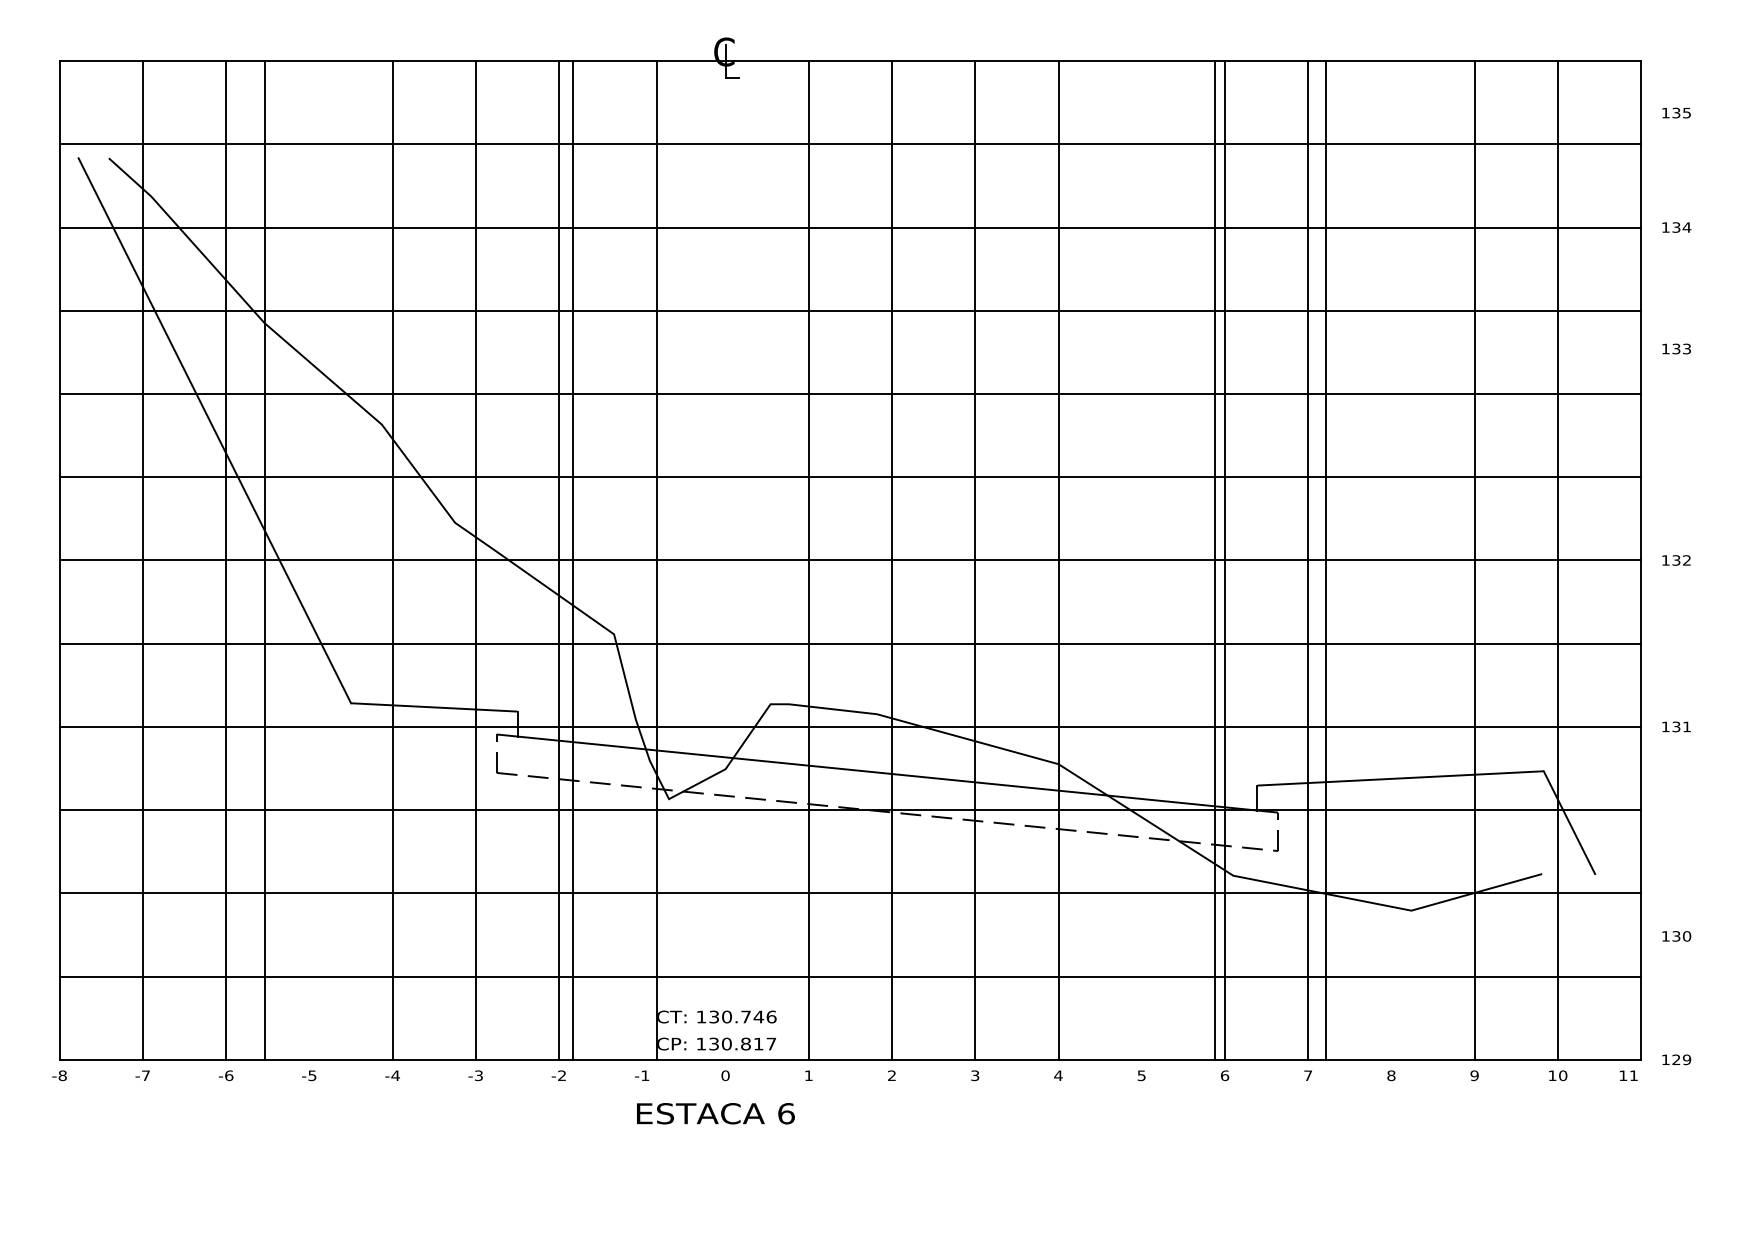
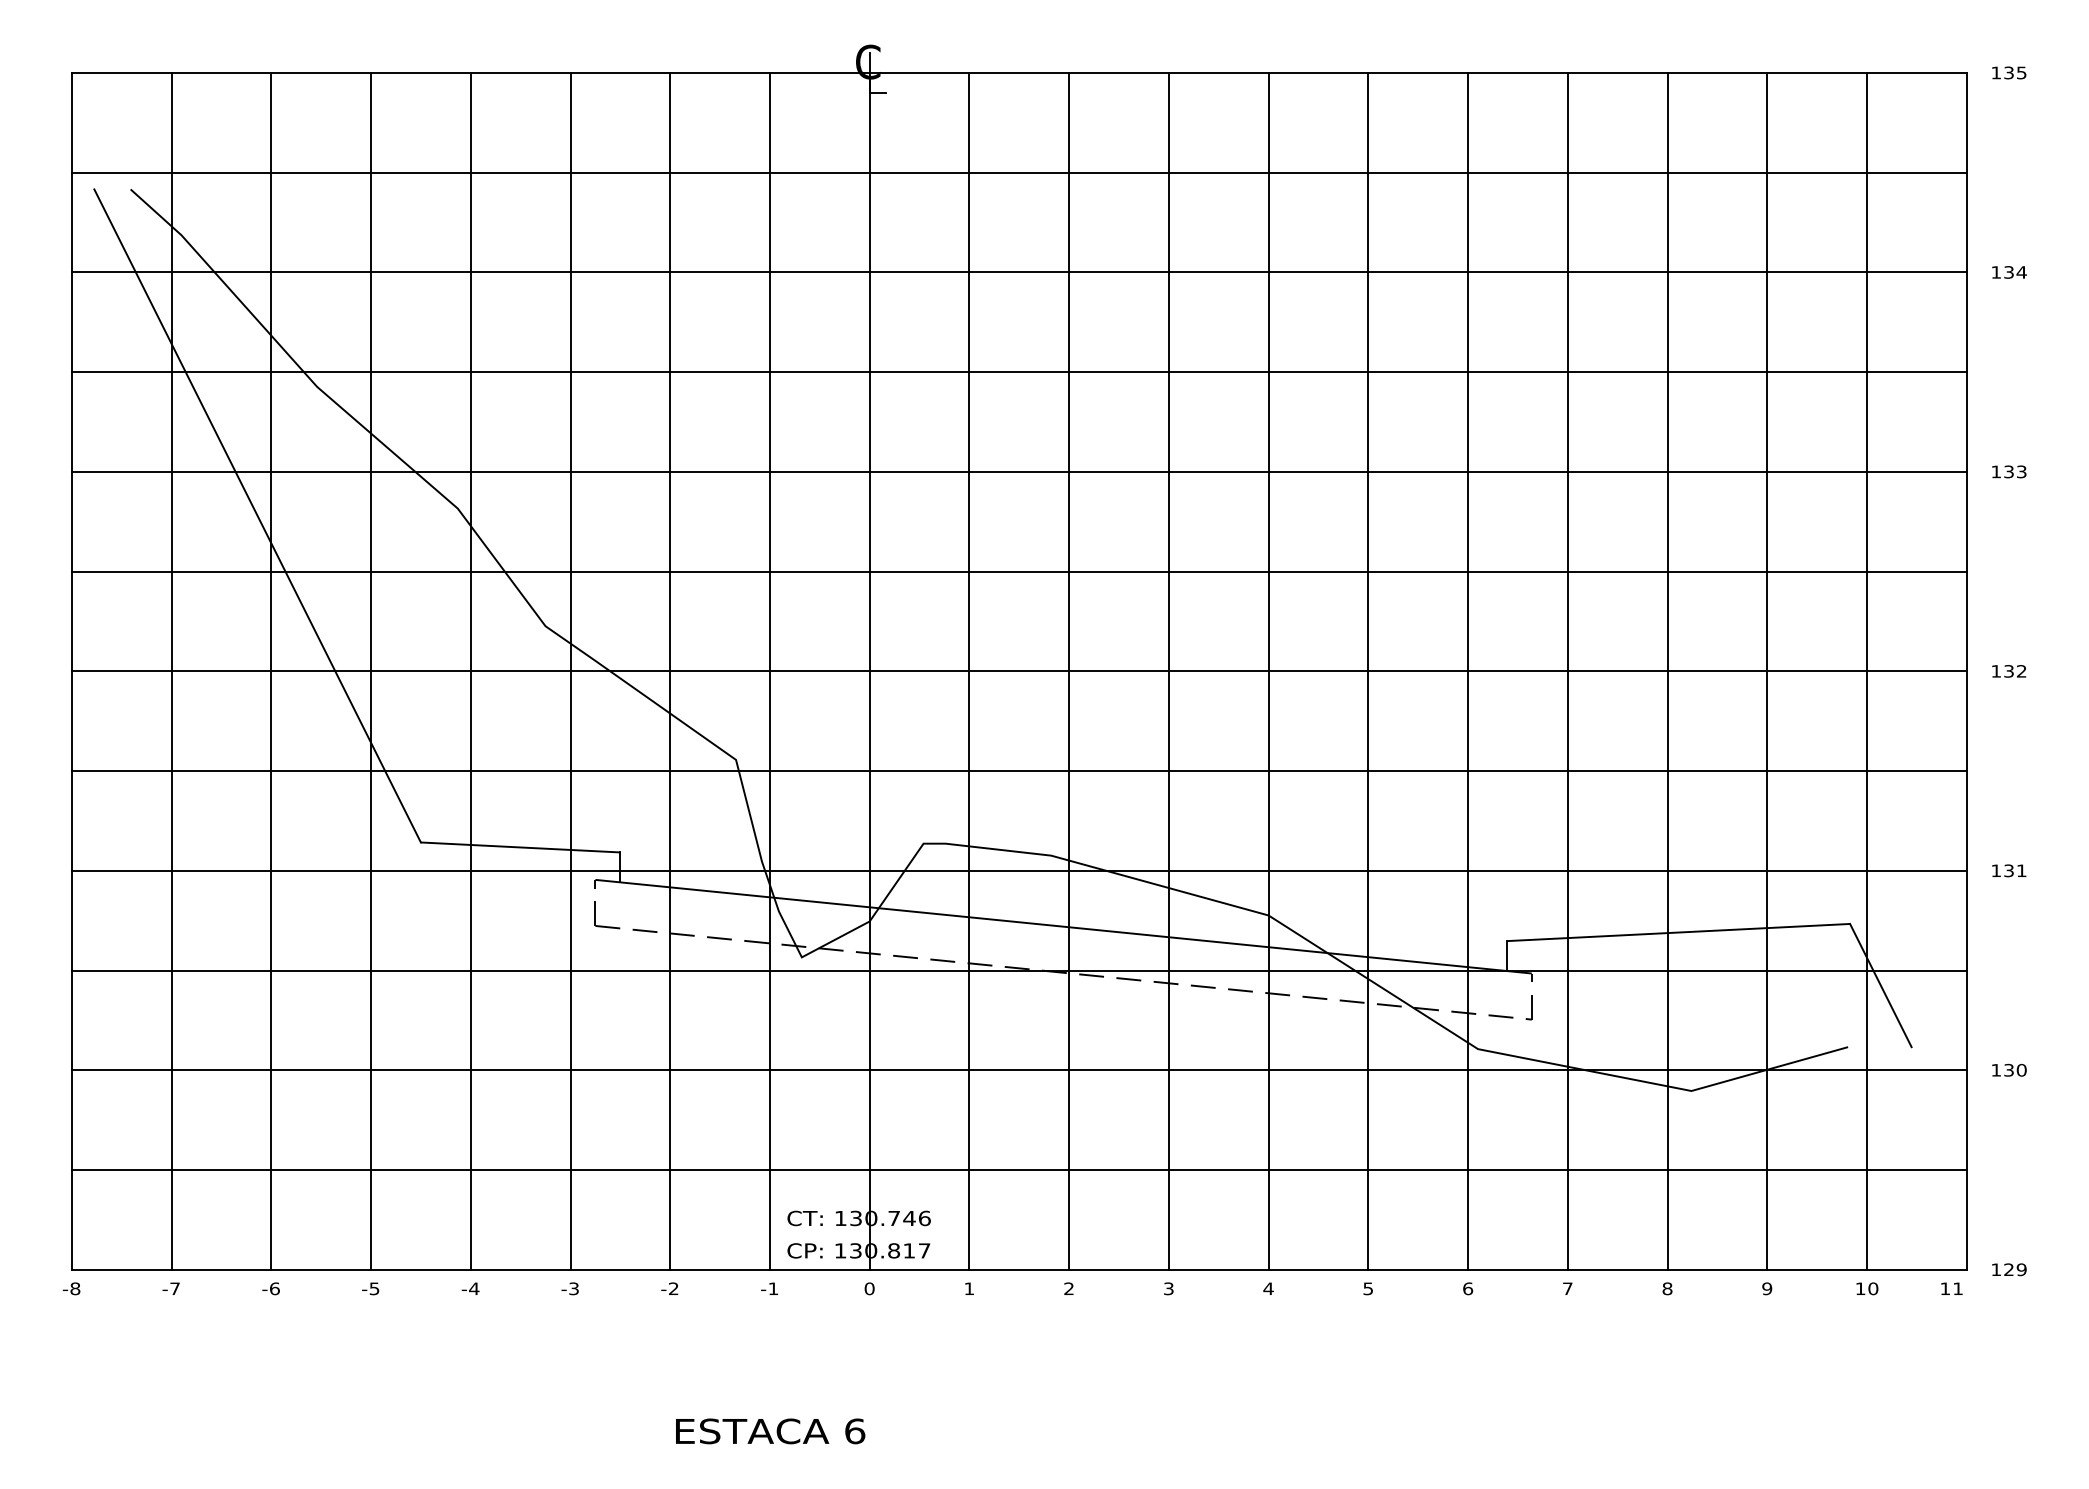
text: (1676, 112) -> (2009, 72), moved
text: (1676, 348) -> (2009, 471), moved
line: (265, 560) -> (371, 671), moved
line: (573, 560) -> (770, 671), moved
line: (656, 560) -> (869, 671), moved
line: (1214, 560) -> (1368, 671), moved
line: (1326, 560) -> (1667, 671), moved
text: (1676, 936) -> (2009, 1070), moved
text: (715, 1113) -> (770, 1431), moved

